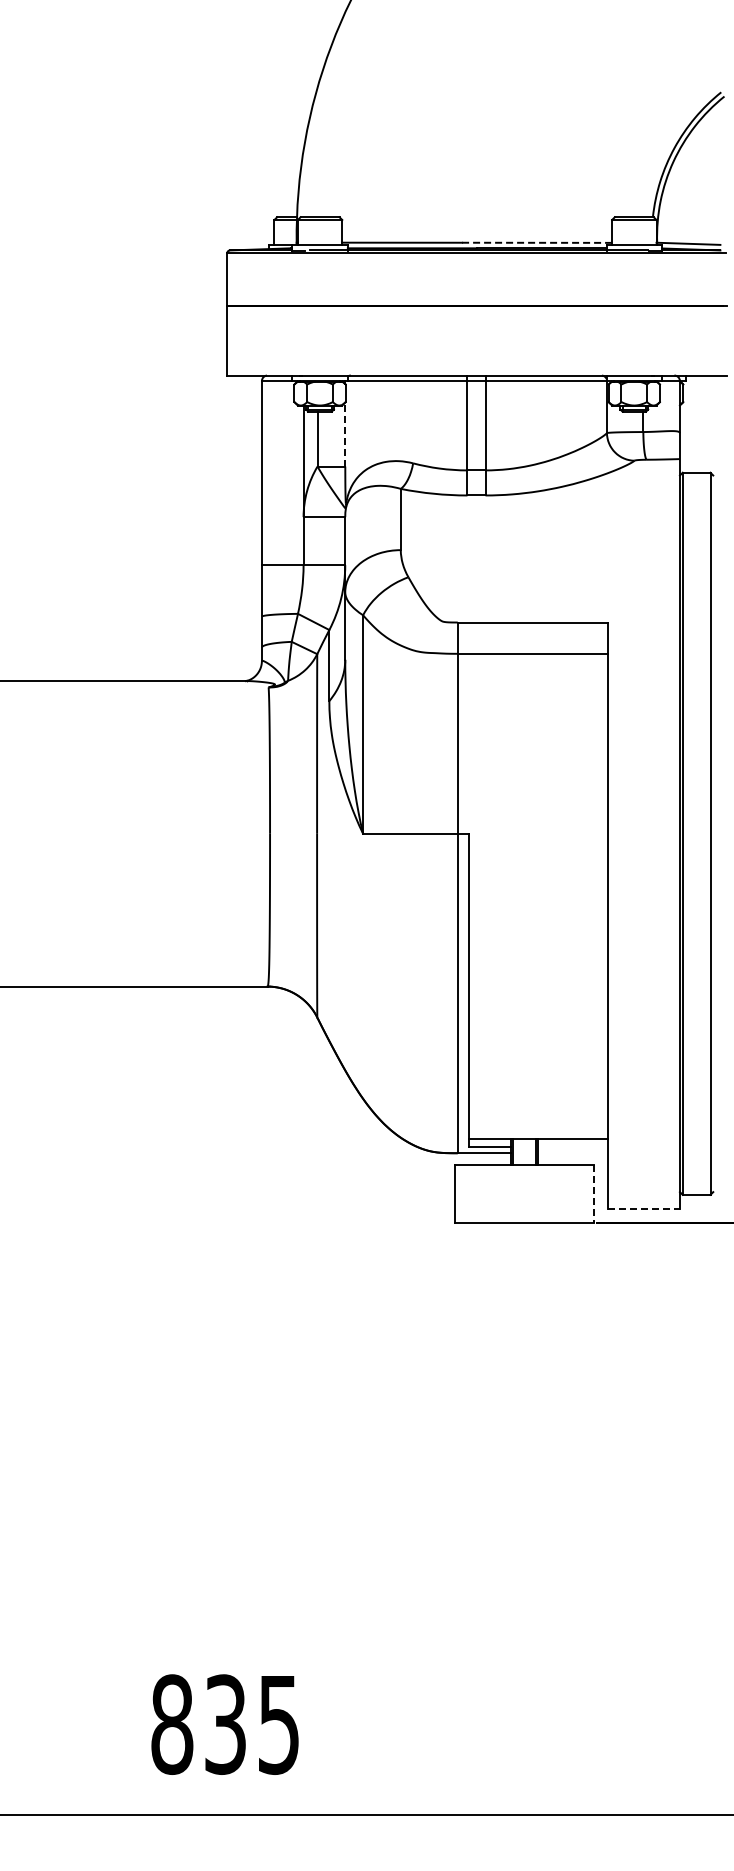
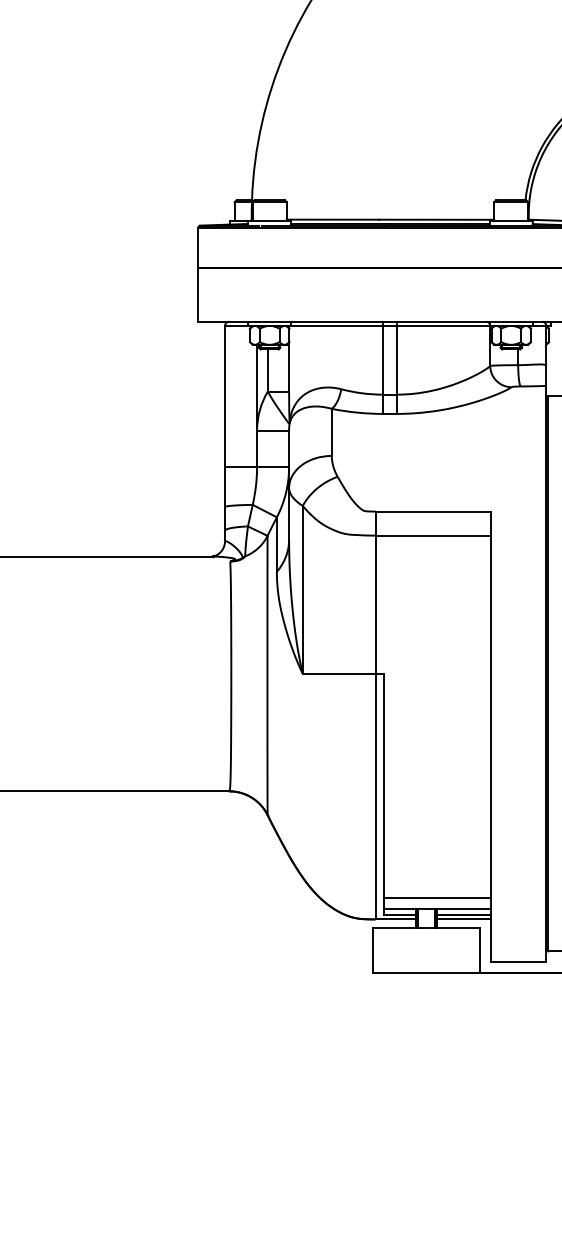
line: (537, 242) -> (436, 219), dashed -> solid
line: (345, 434) -> (289, 367), dashed -> solid
line: (537, 1125) -> (436, 898), added
line: (572, 1147) -> (463, 915), added
line: (572, 1153) -> (463, 919), added
line: (593, 1194) -> (479, 951), dashed -> solid
line: (644, 1208) -> (519, 961), dashed -> solid

